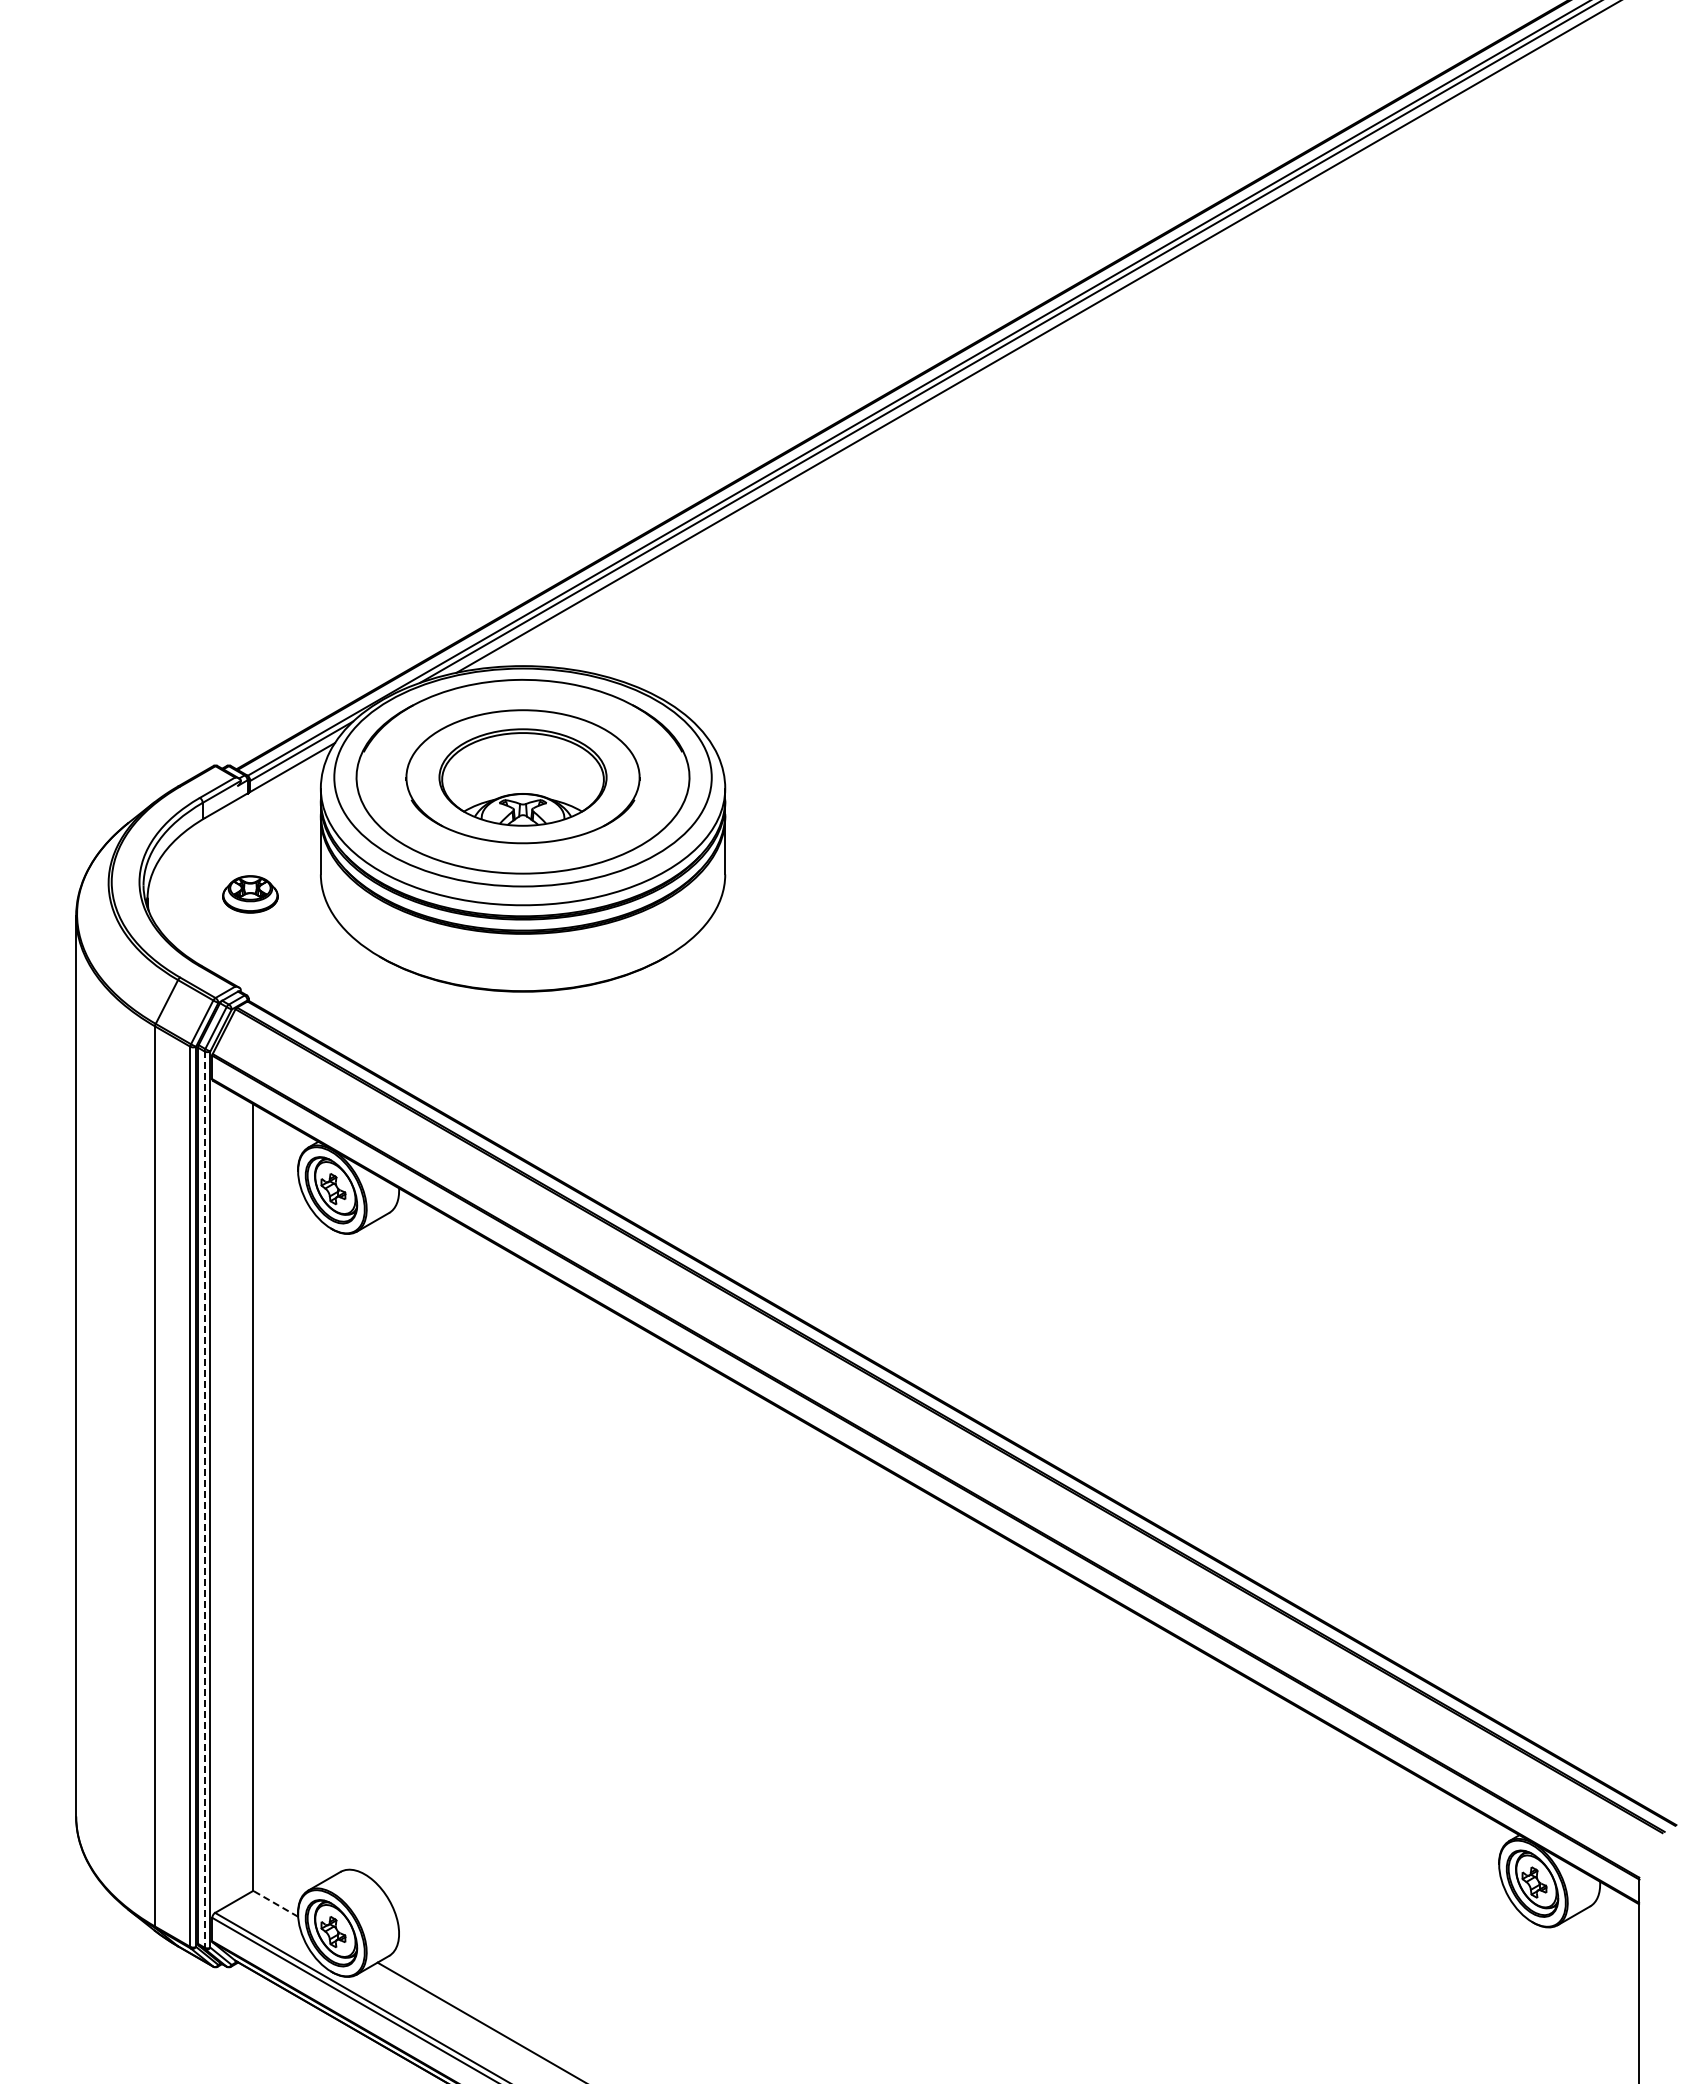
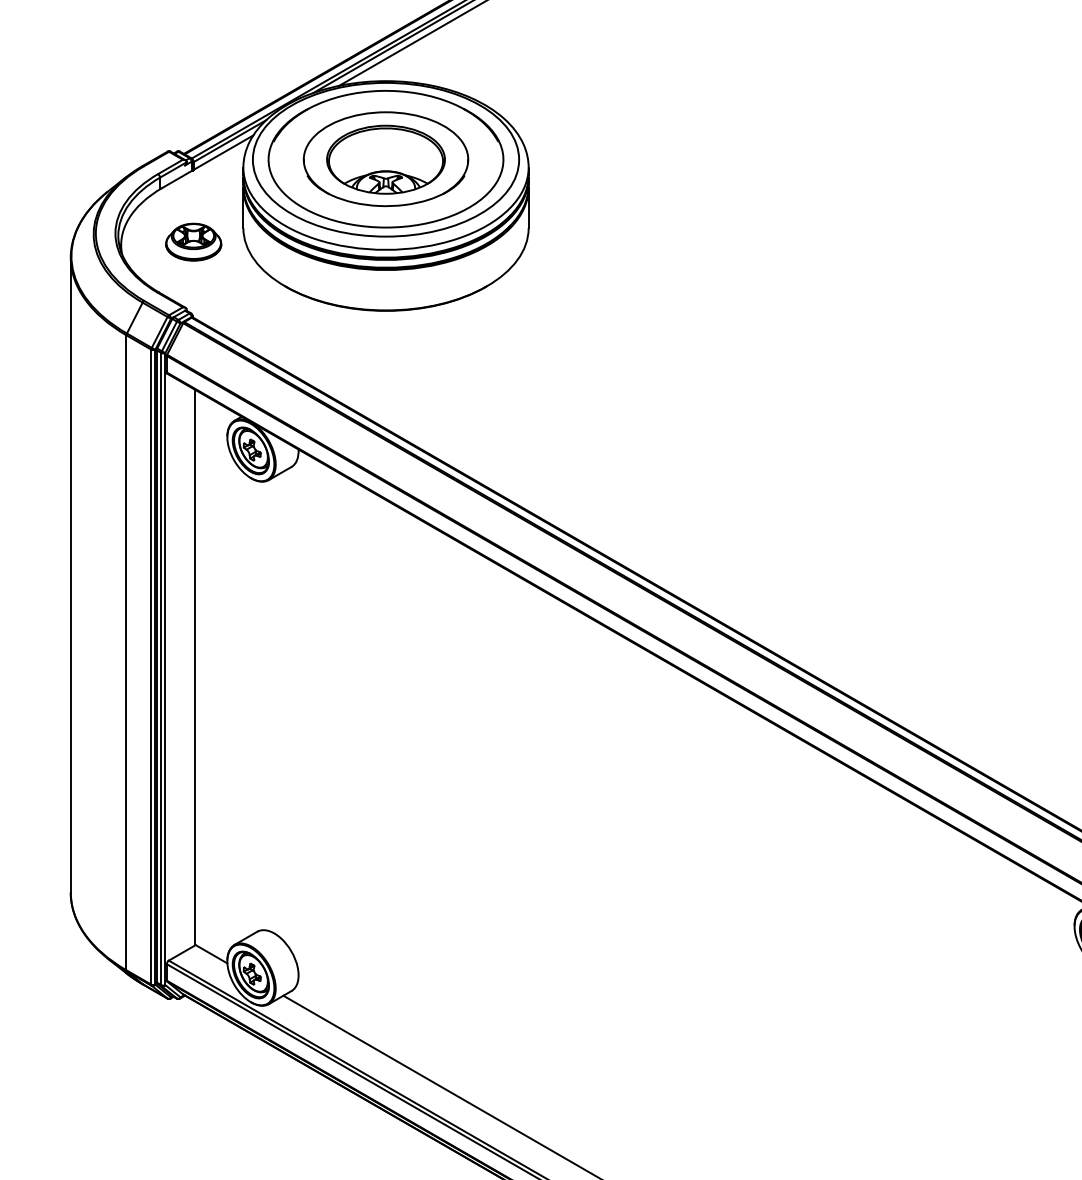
part: (250, 894) -> (193, 242), size x1.43
line: (204, 1500) -> (161, 669), dashed -> solid
line: (275, 1903) -> (211, 954), dashed -> solid

